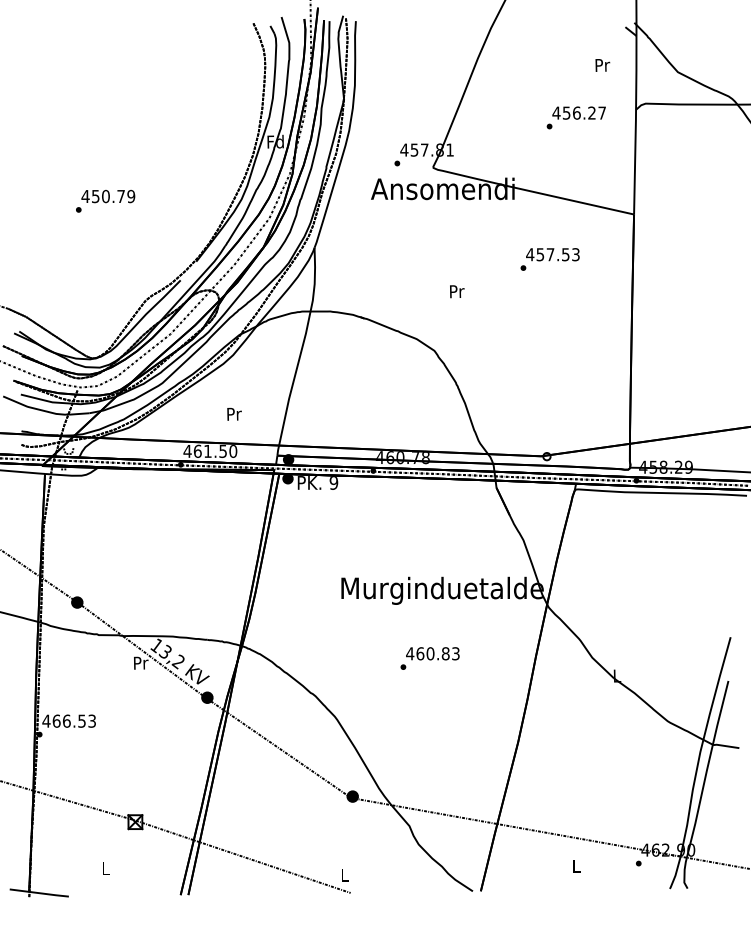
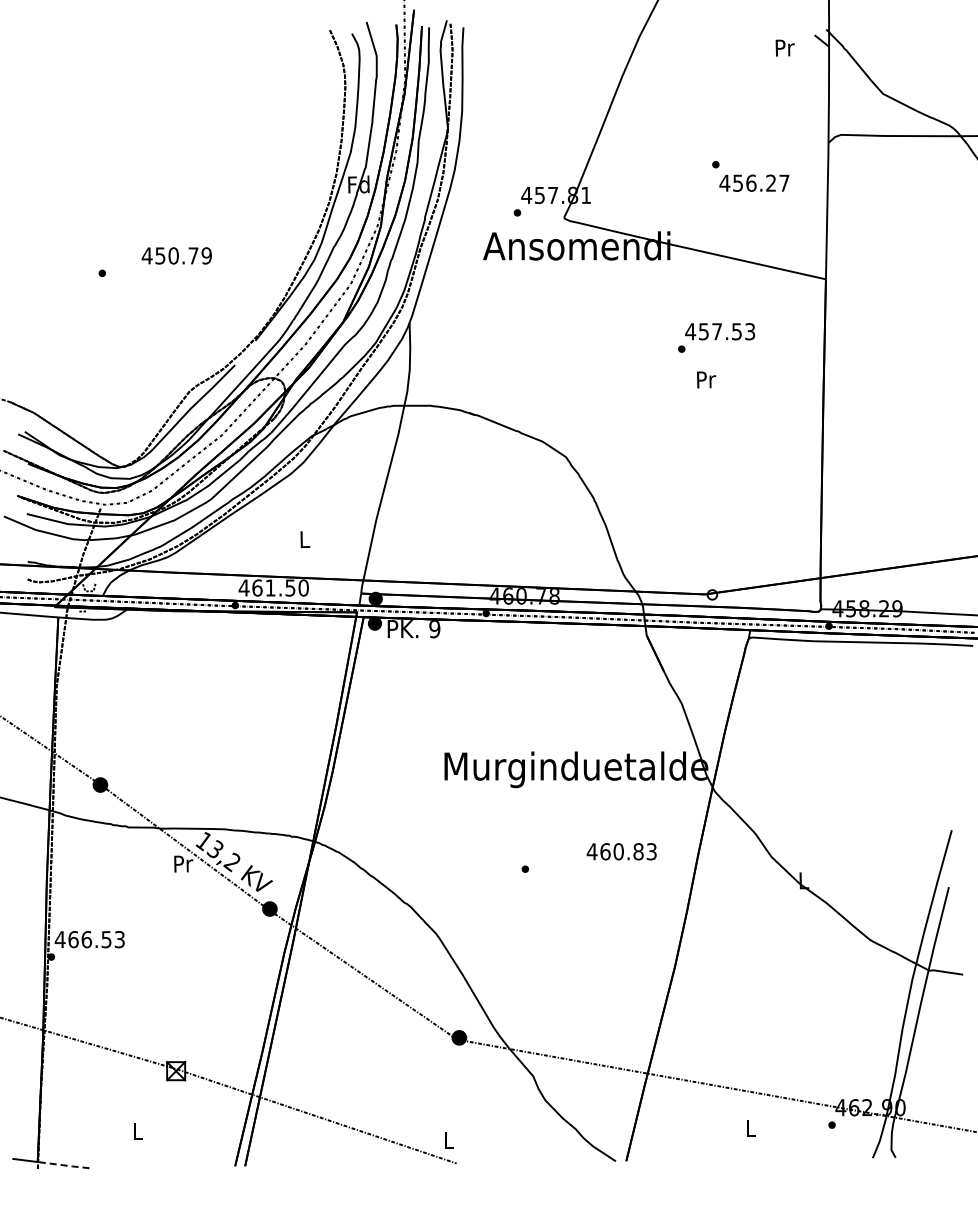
text: (602, 64) -> (784, 47), moved
text: (579, 112) -> (754, 182), moved
text: (108, 196) -> (176, 255), moved
text: (457, 291) -> (706, 379), moved
text: (233, 414) -> (304, 539), Pr -> L
text: (432, 653) -> (621, 851), moved
line: (49, 894) -> (64, 1165), solid -> dashed

